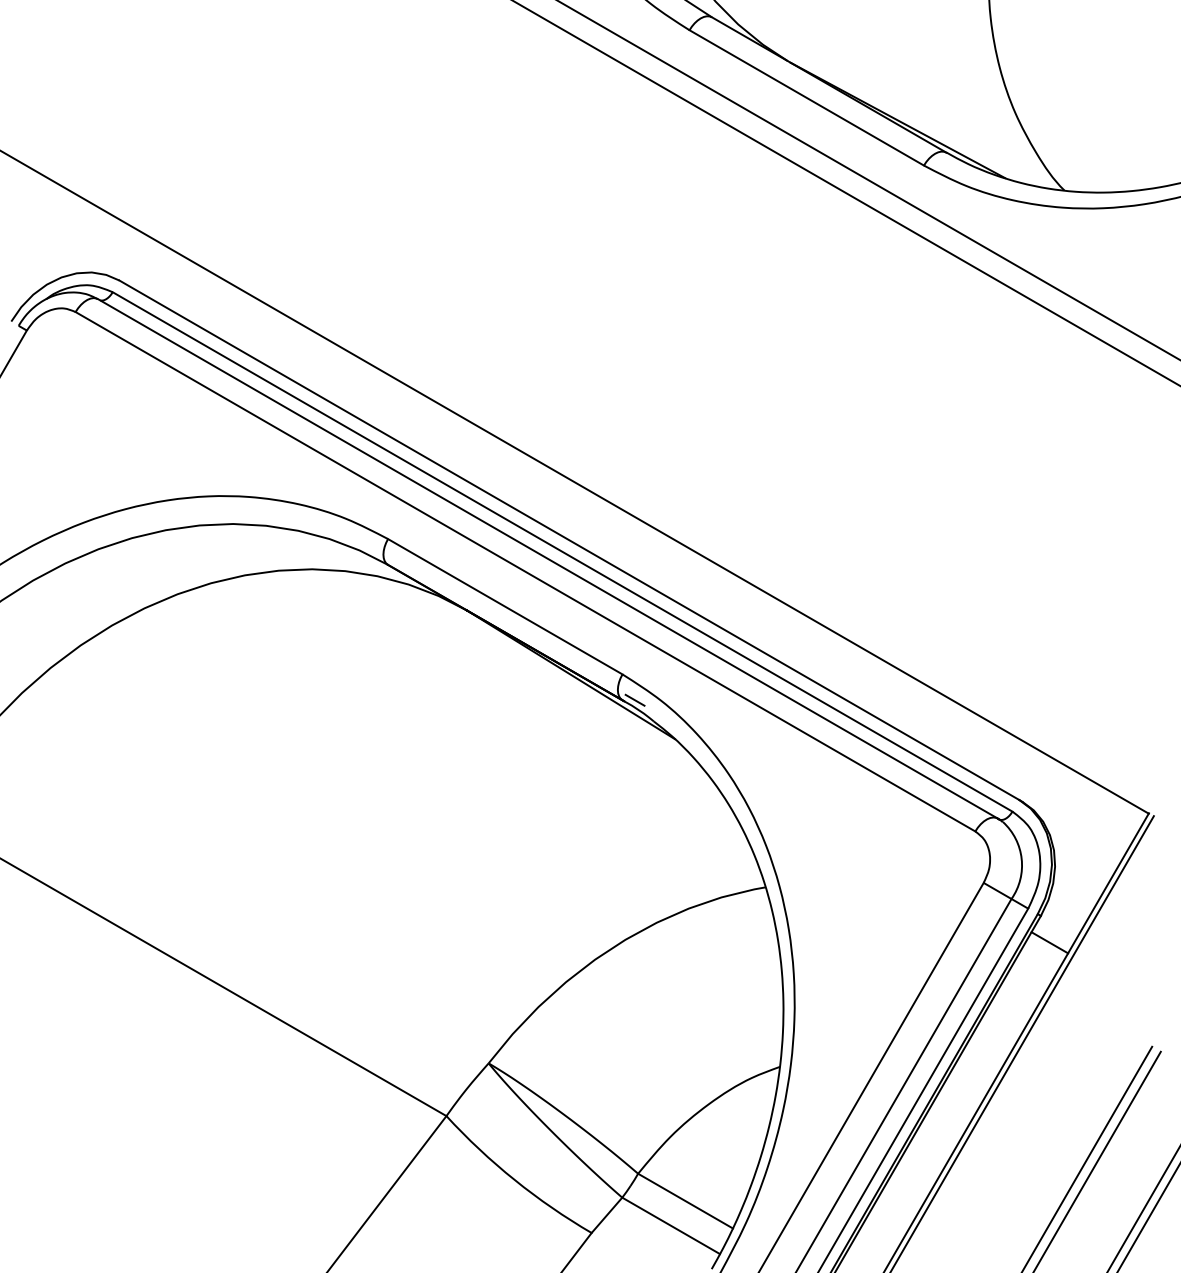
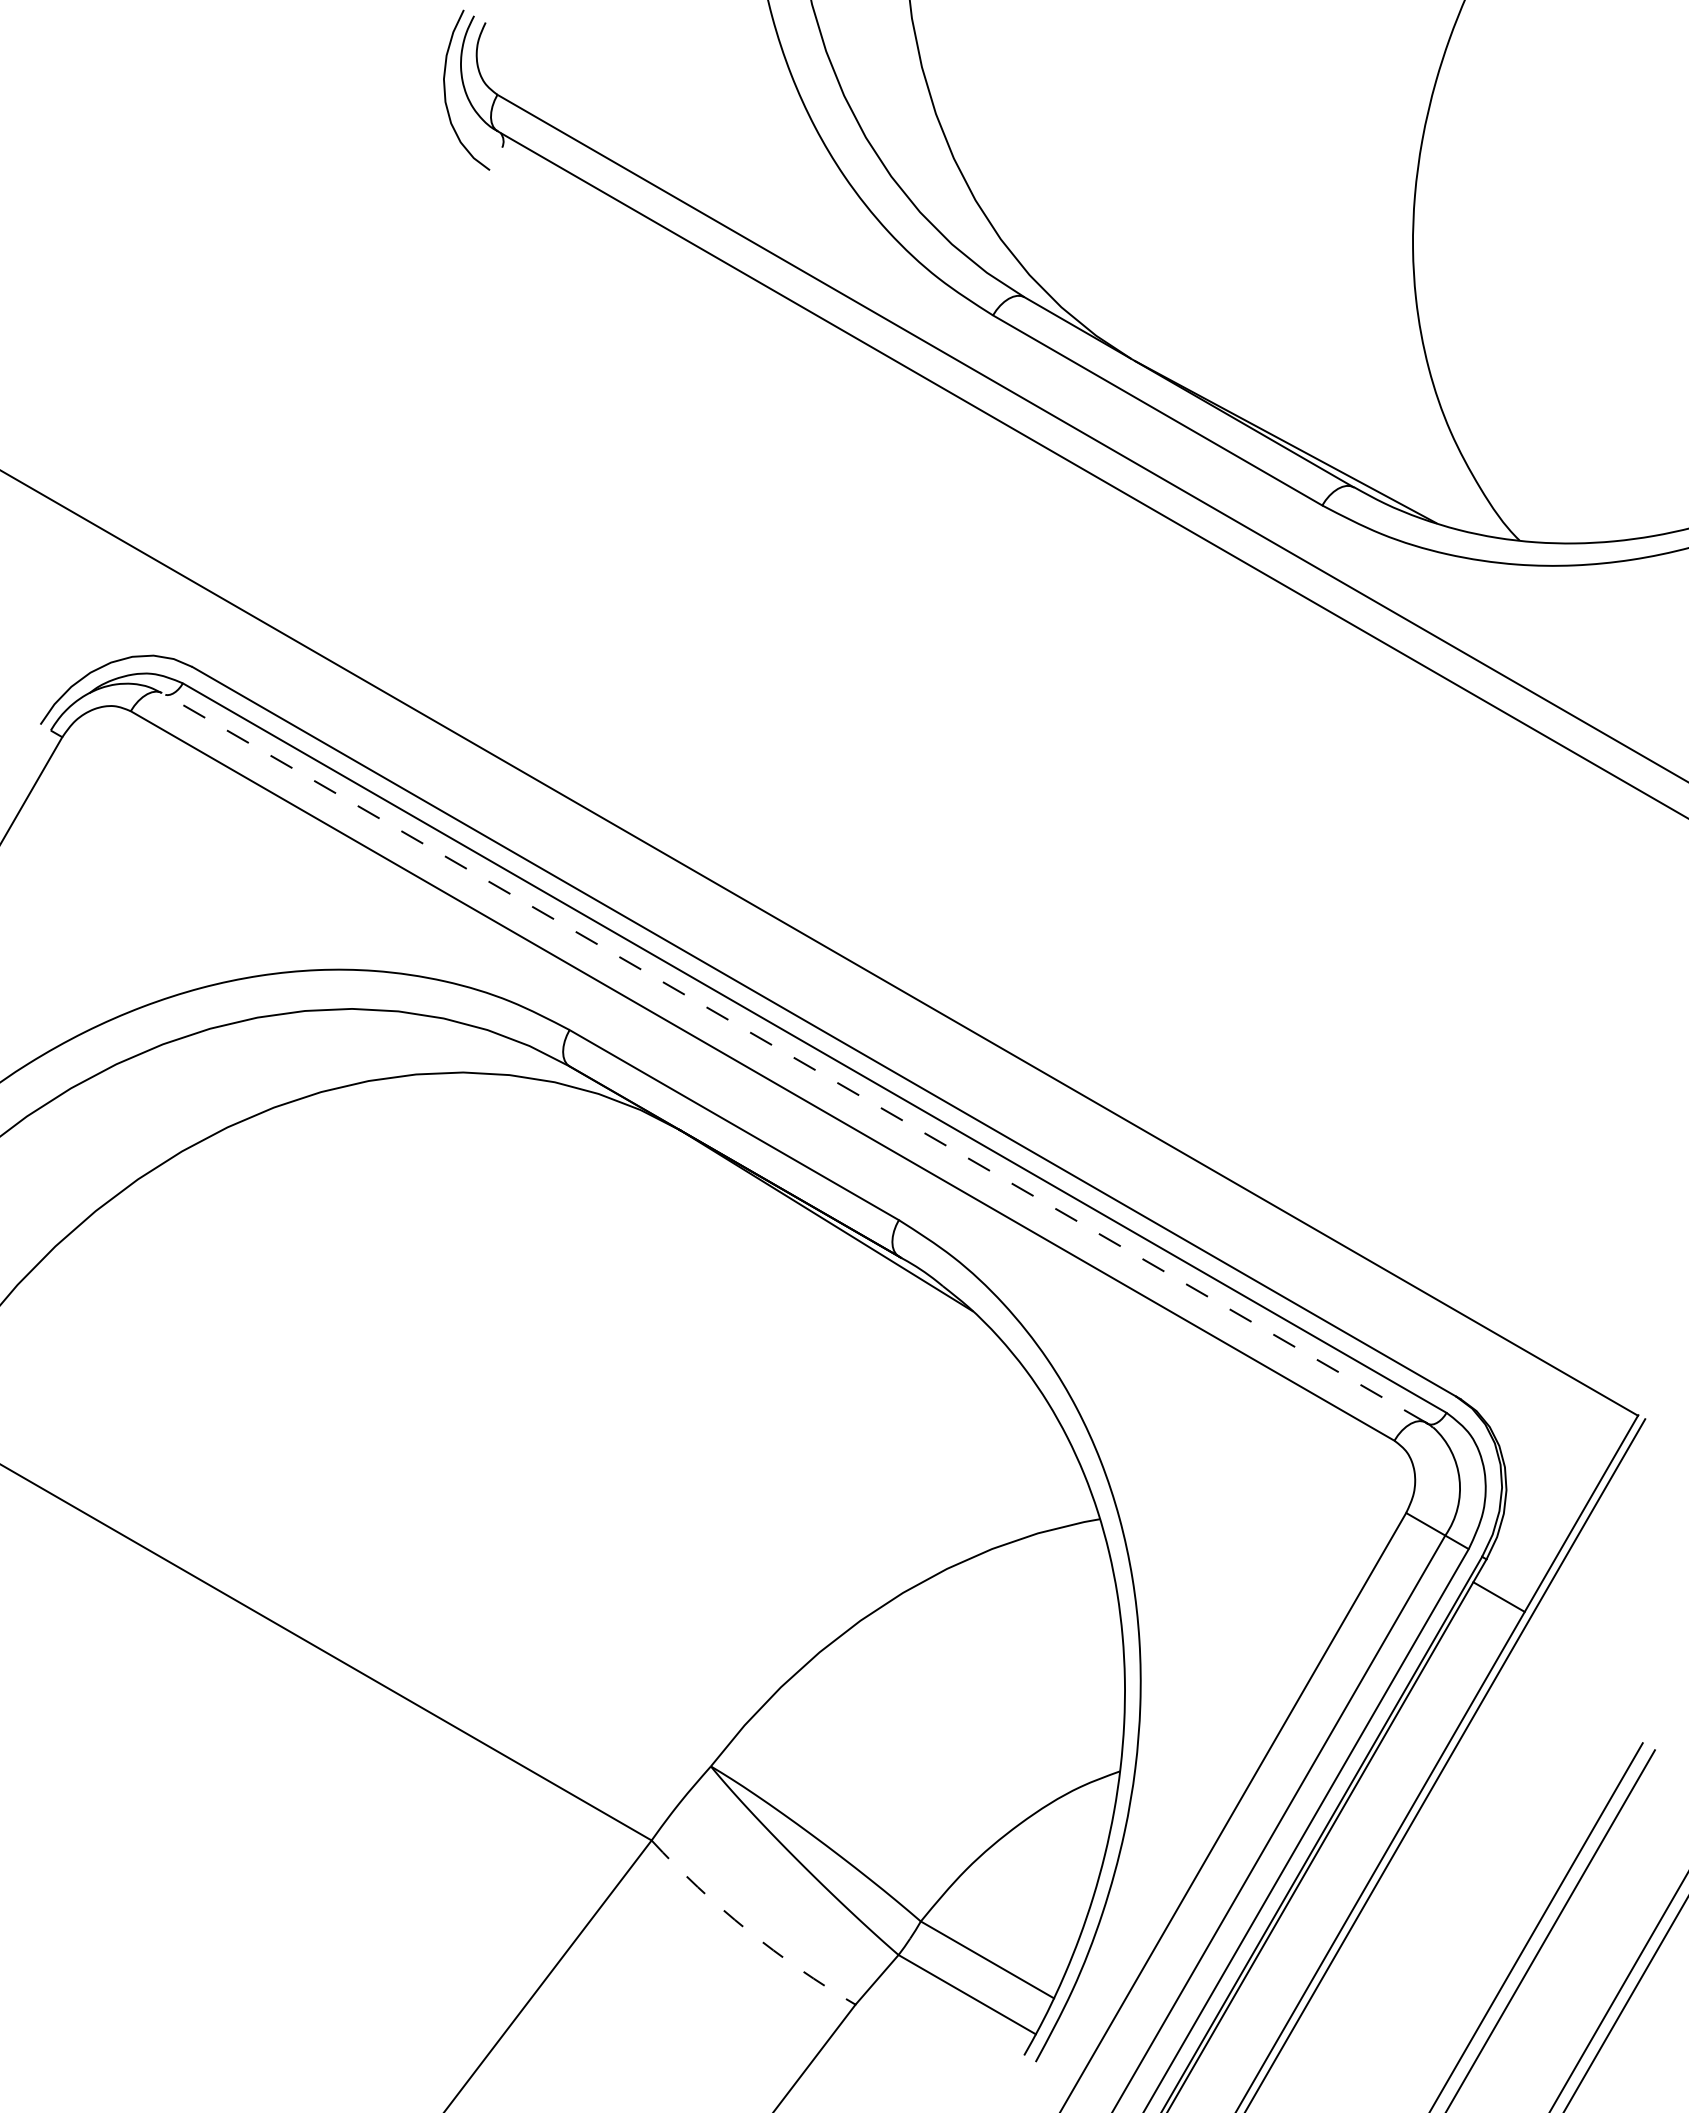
line: (548, 558) -> (794, 1057), solid -> dashed
line: (635, 700) -> (916, 1256), removed
arc: (514, 1180) -> (747, 1930), solid -> dashed

